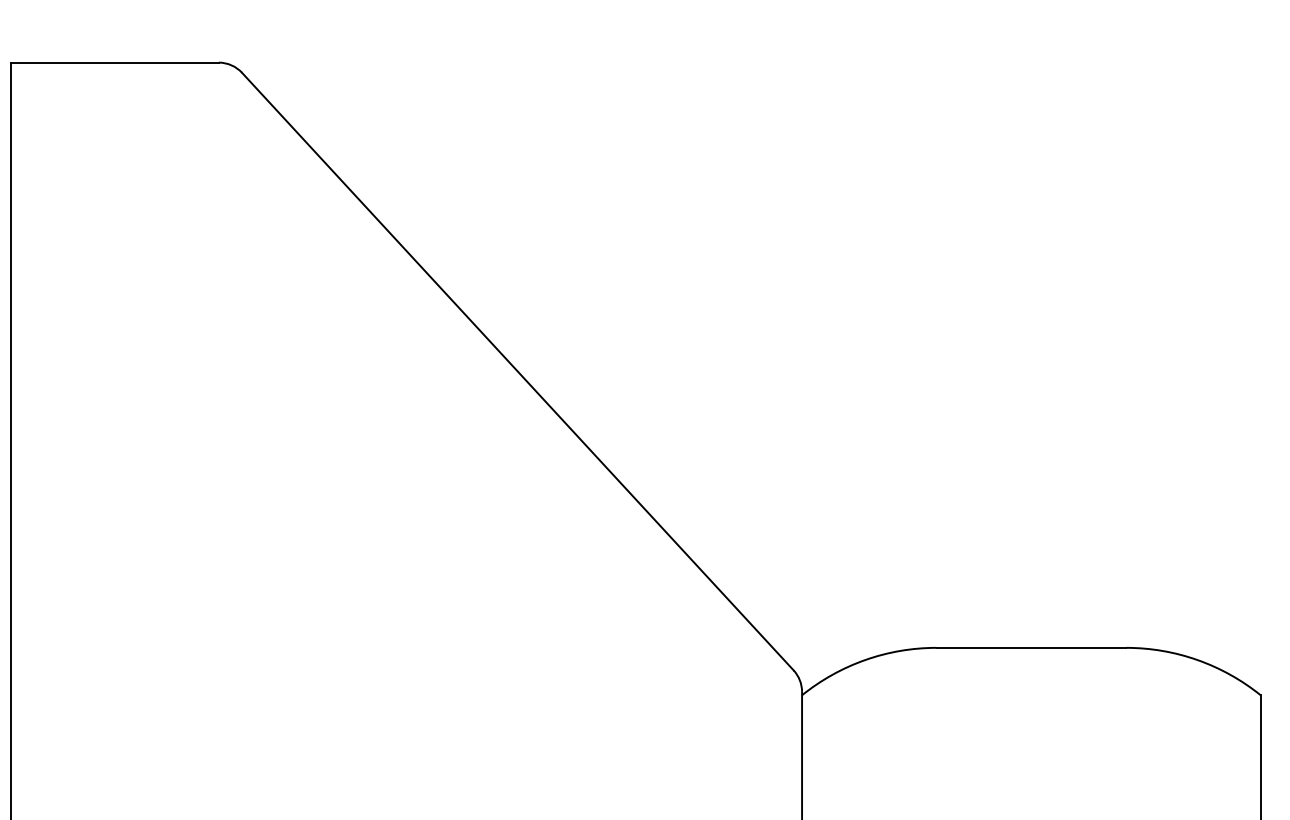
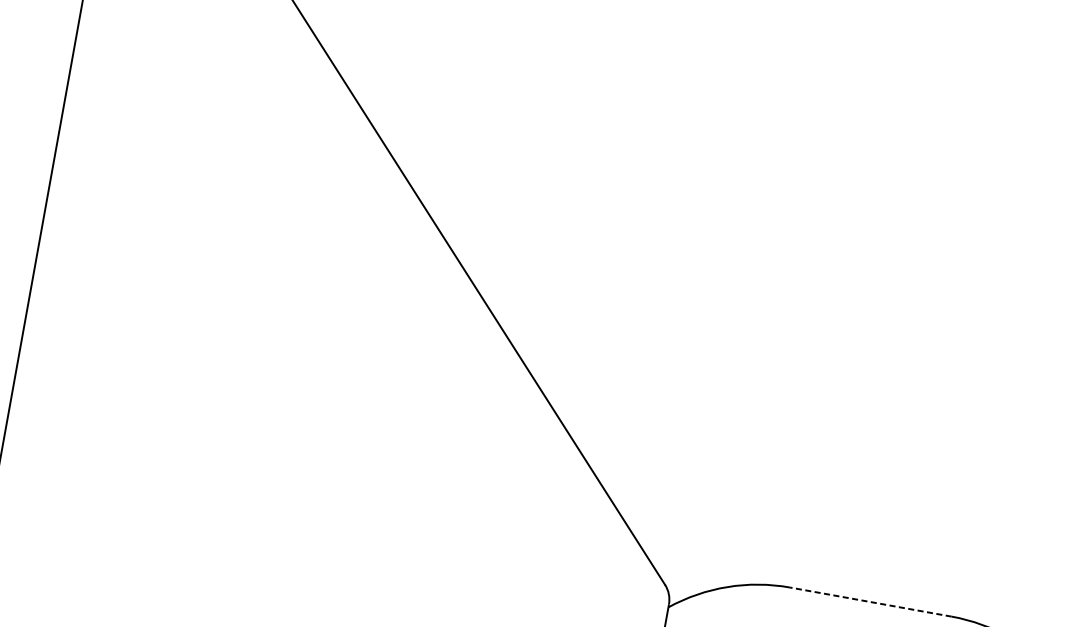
line: (1031, 647) -> (871, 601), solid -> dashed

